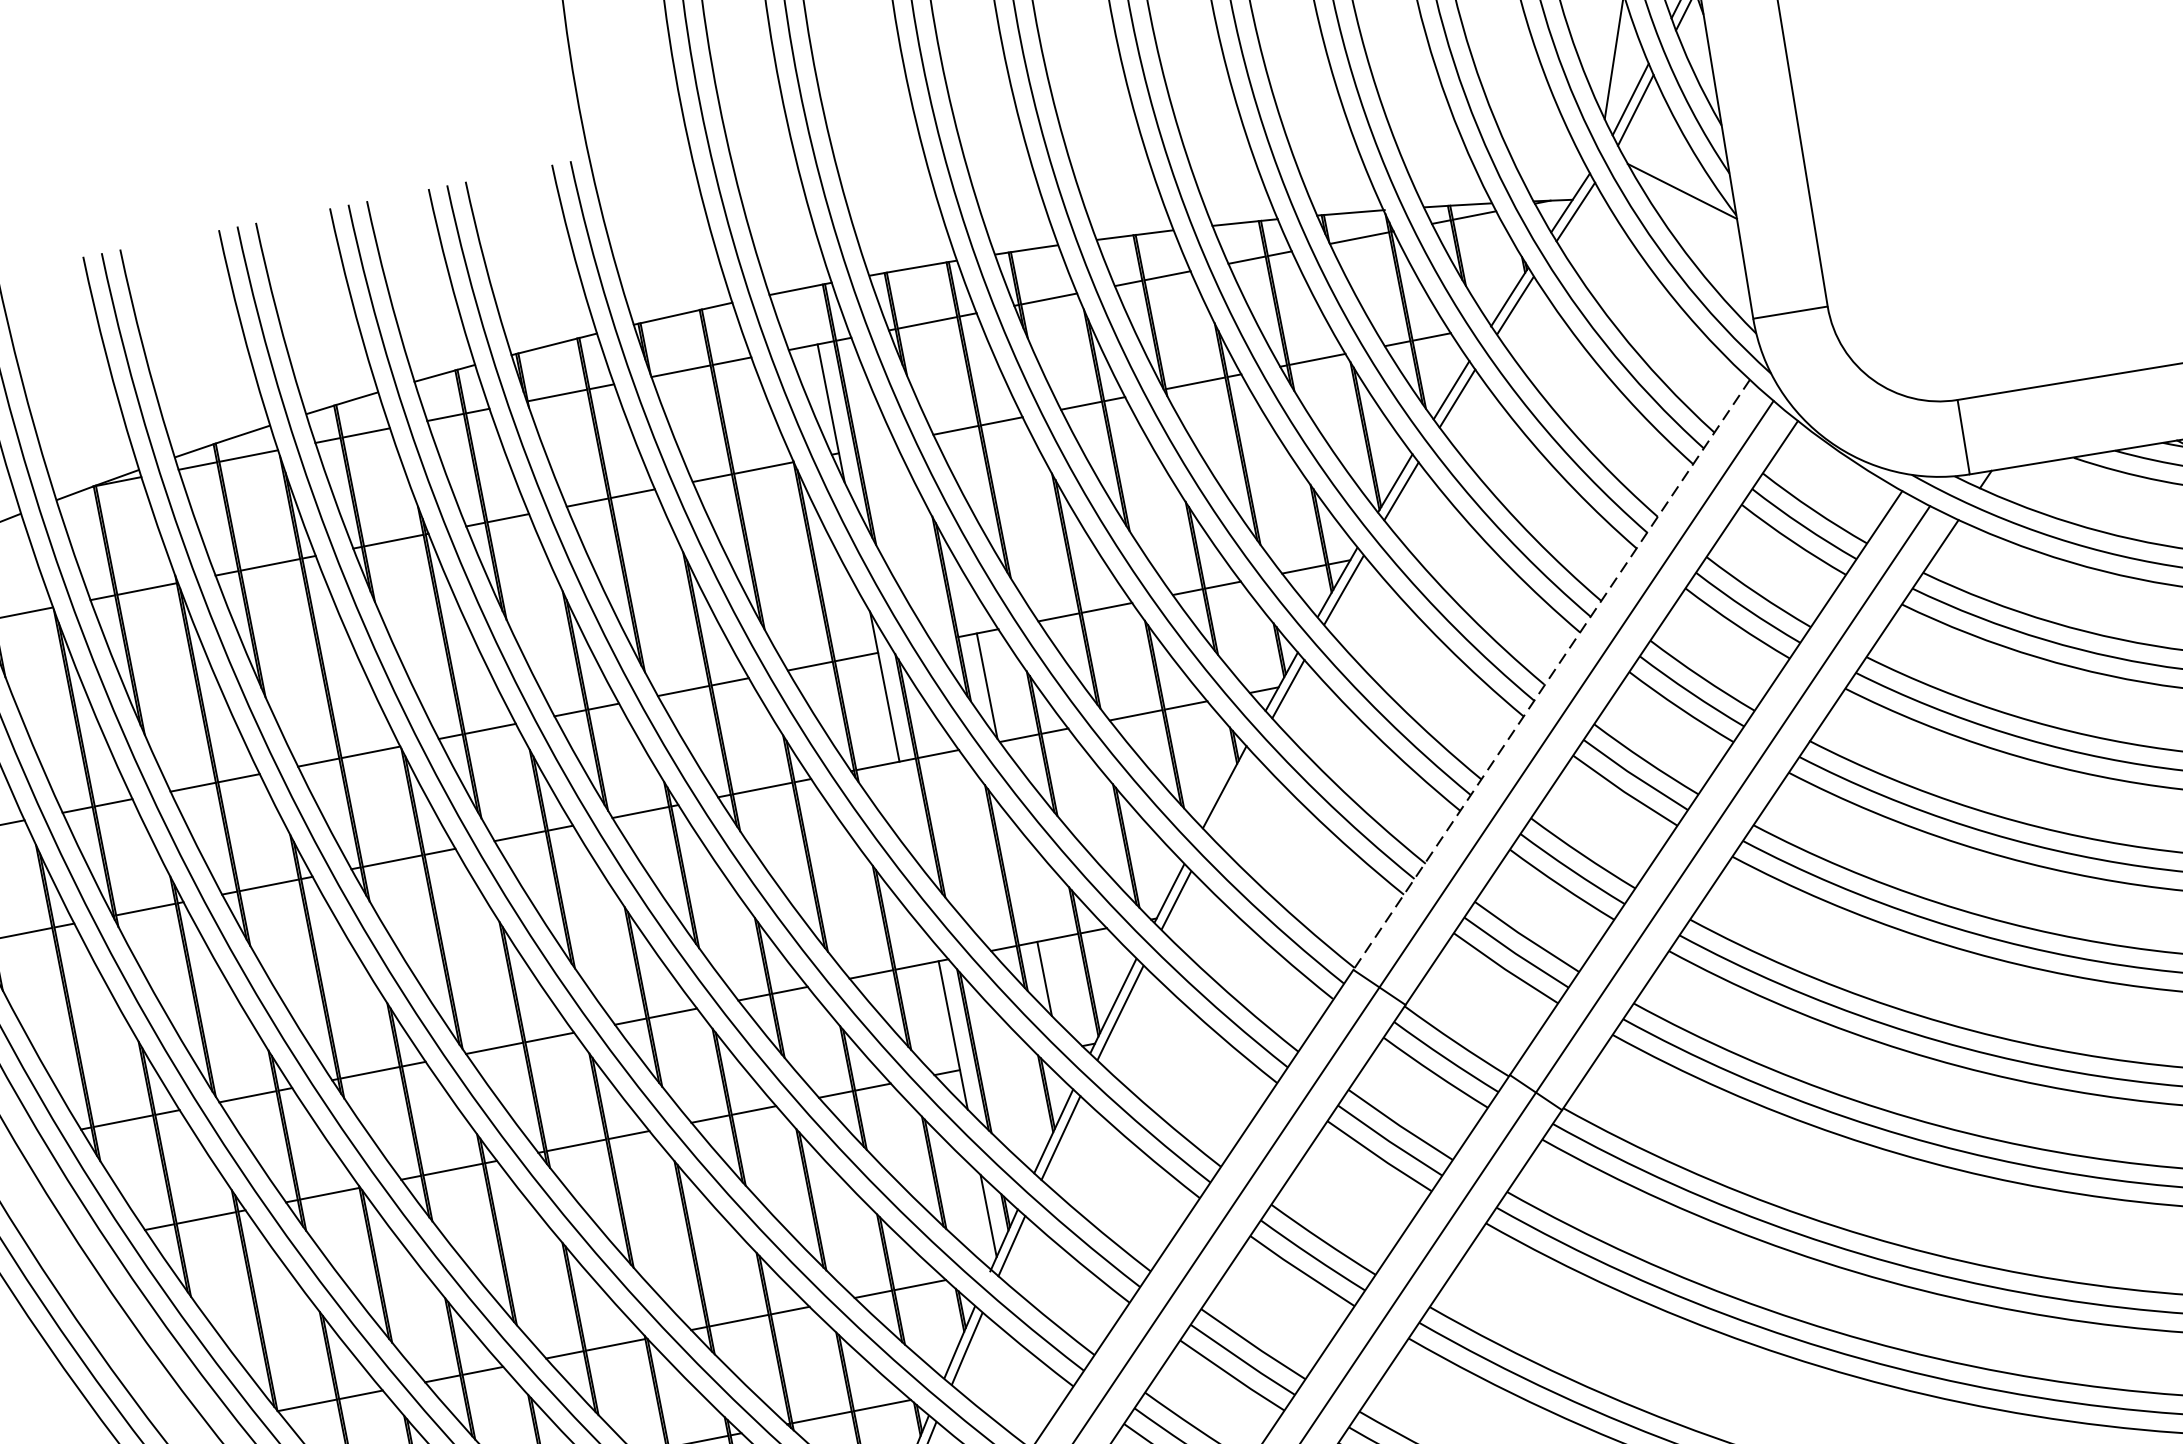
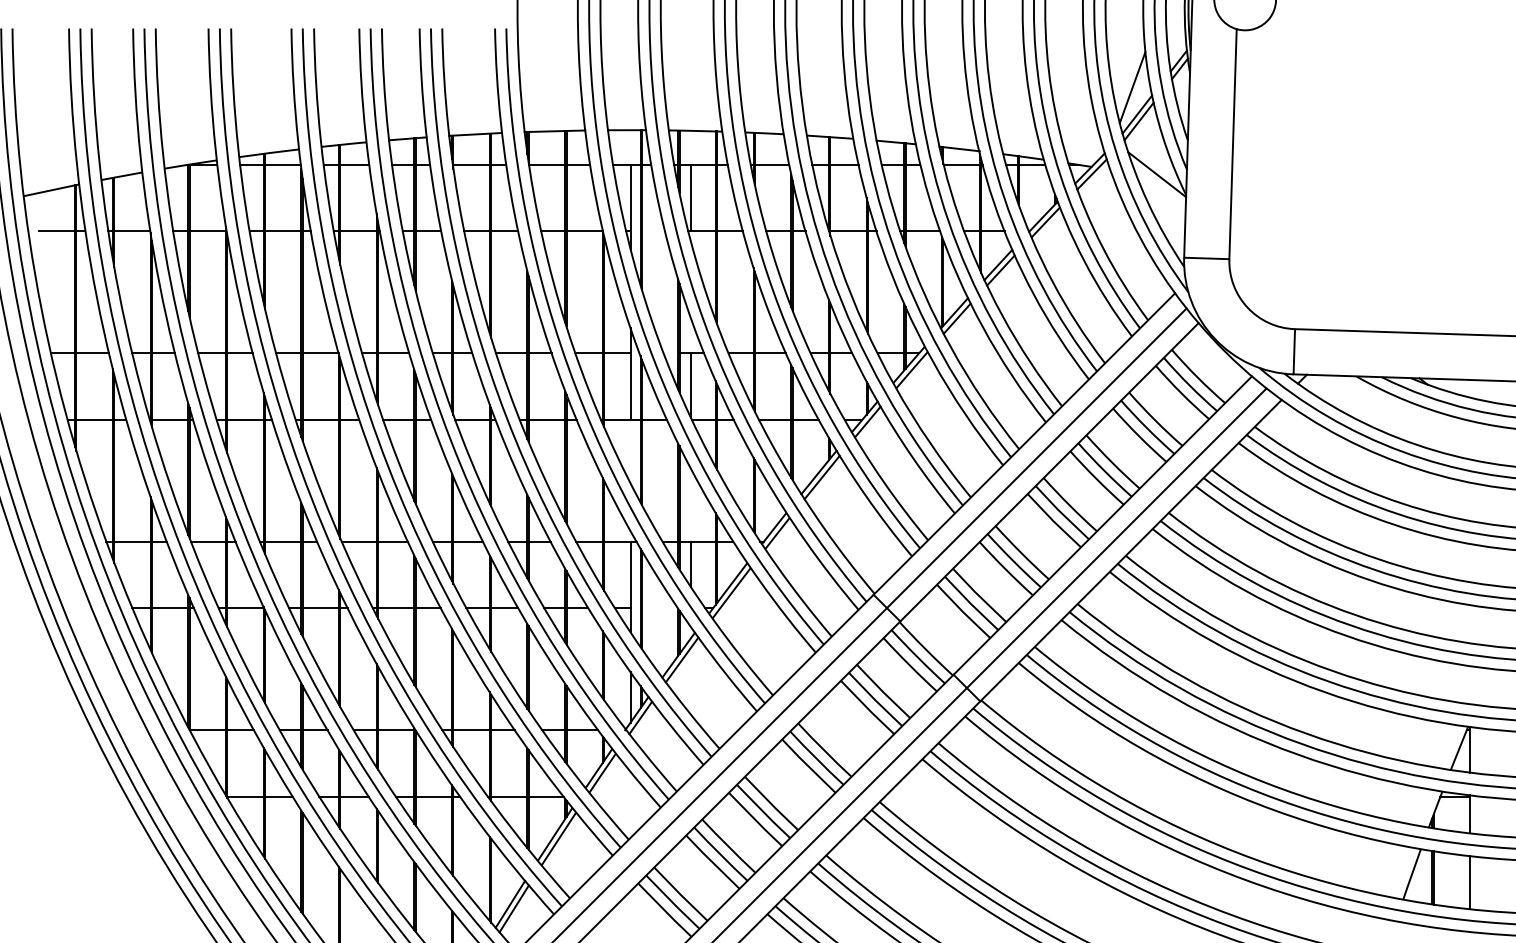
line: (926, 378) -> (690, 197), added
line: (1551, 675) -> (1024, 444), dashed -> solid
line: (1230, 794) -> (821, 477), added

